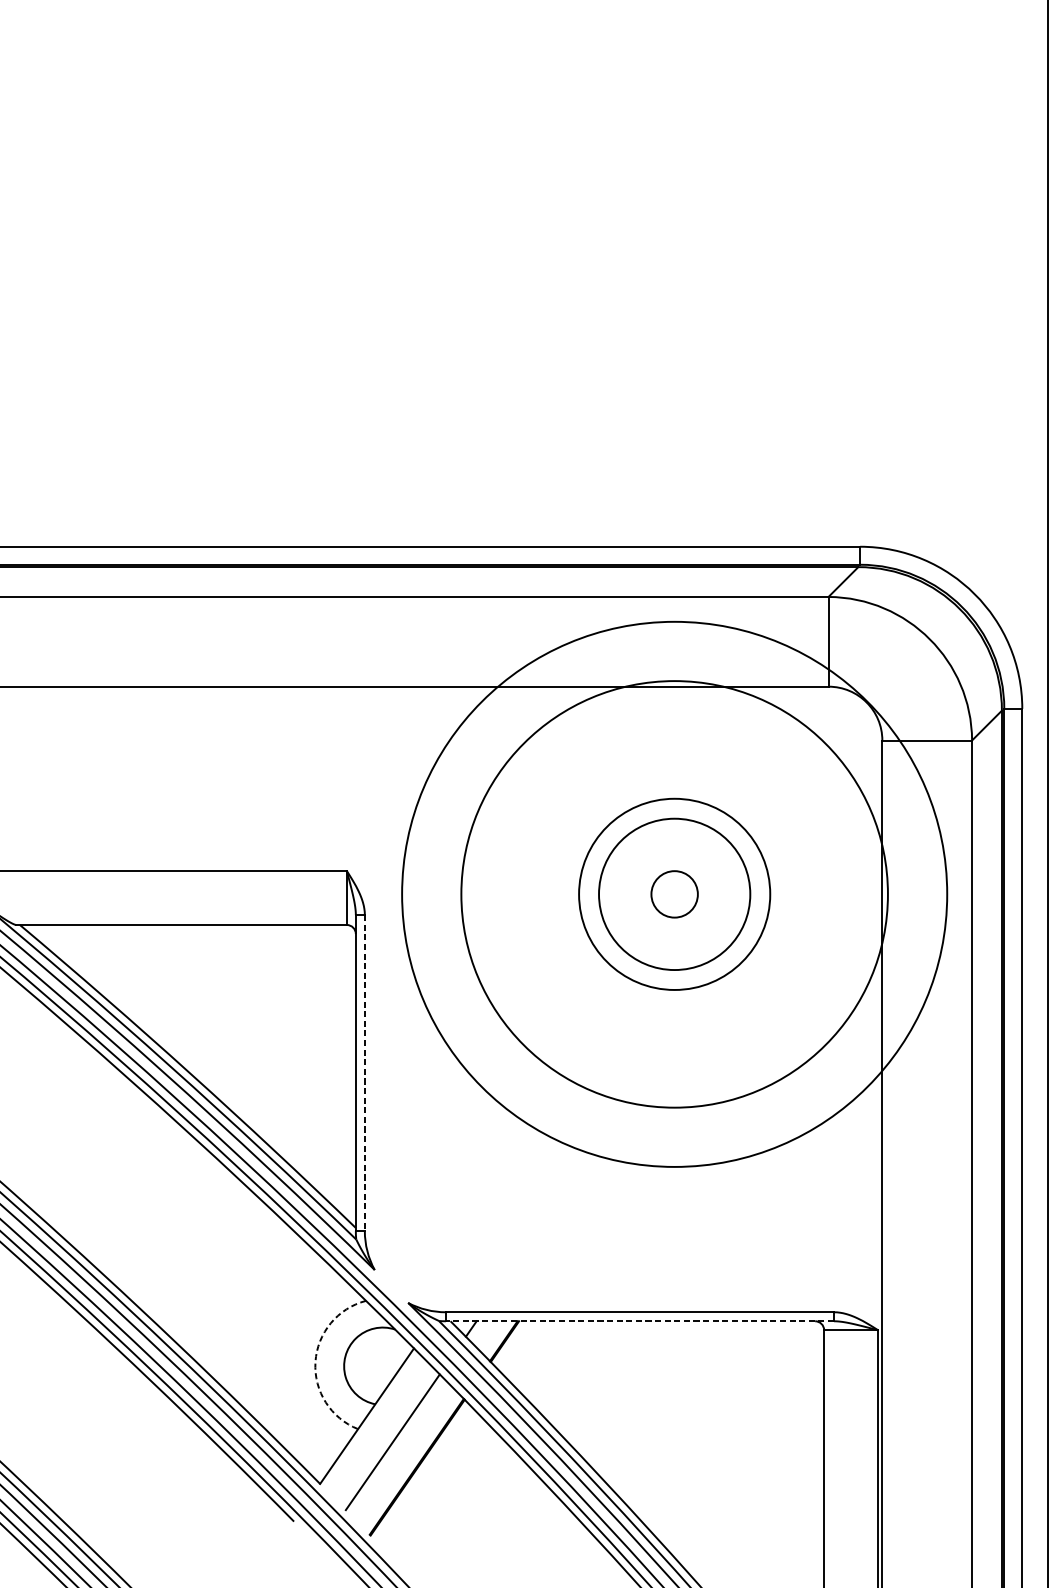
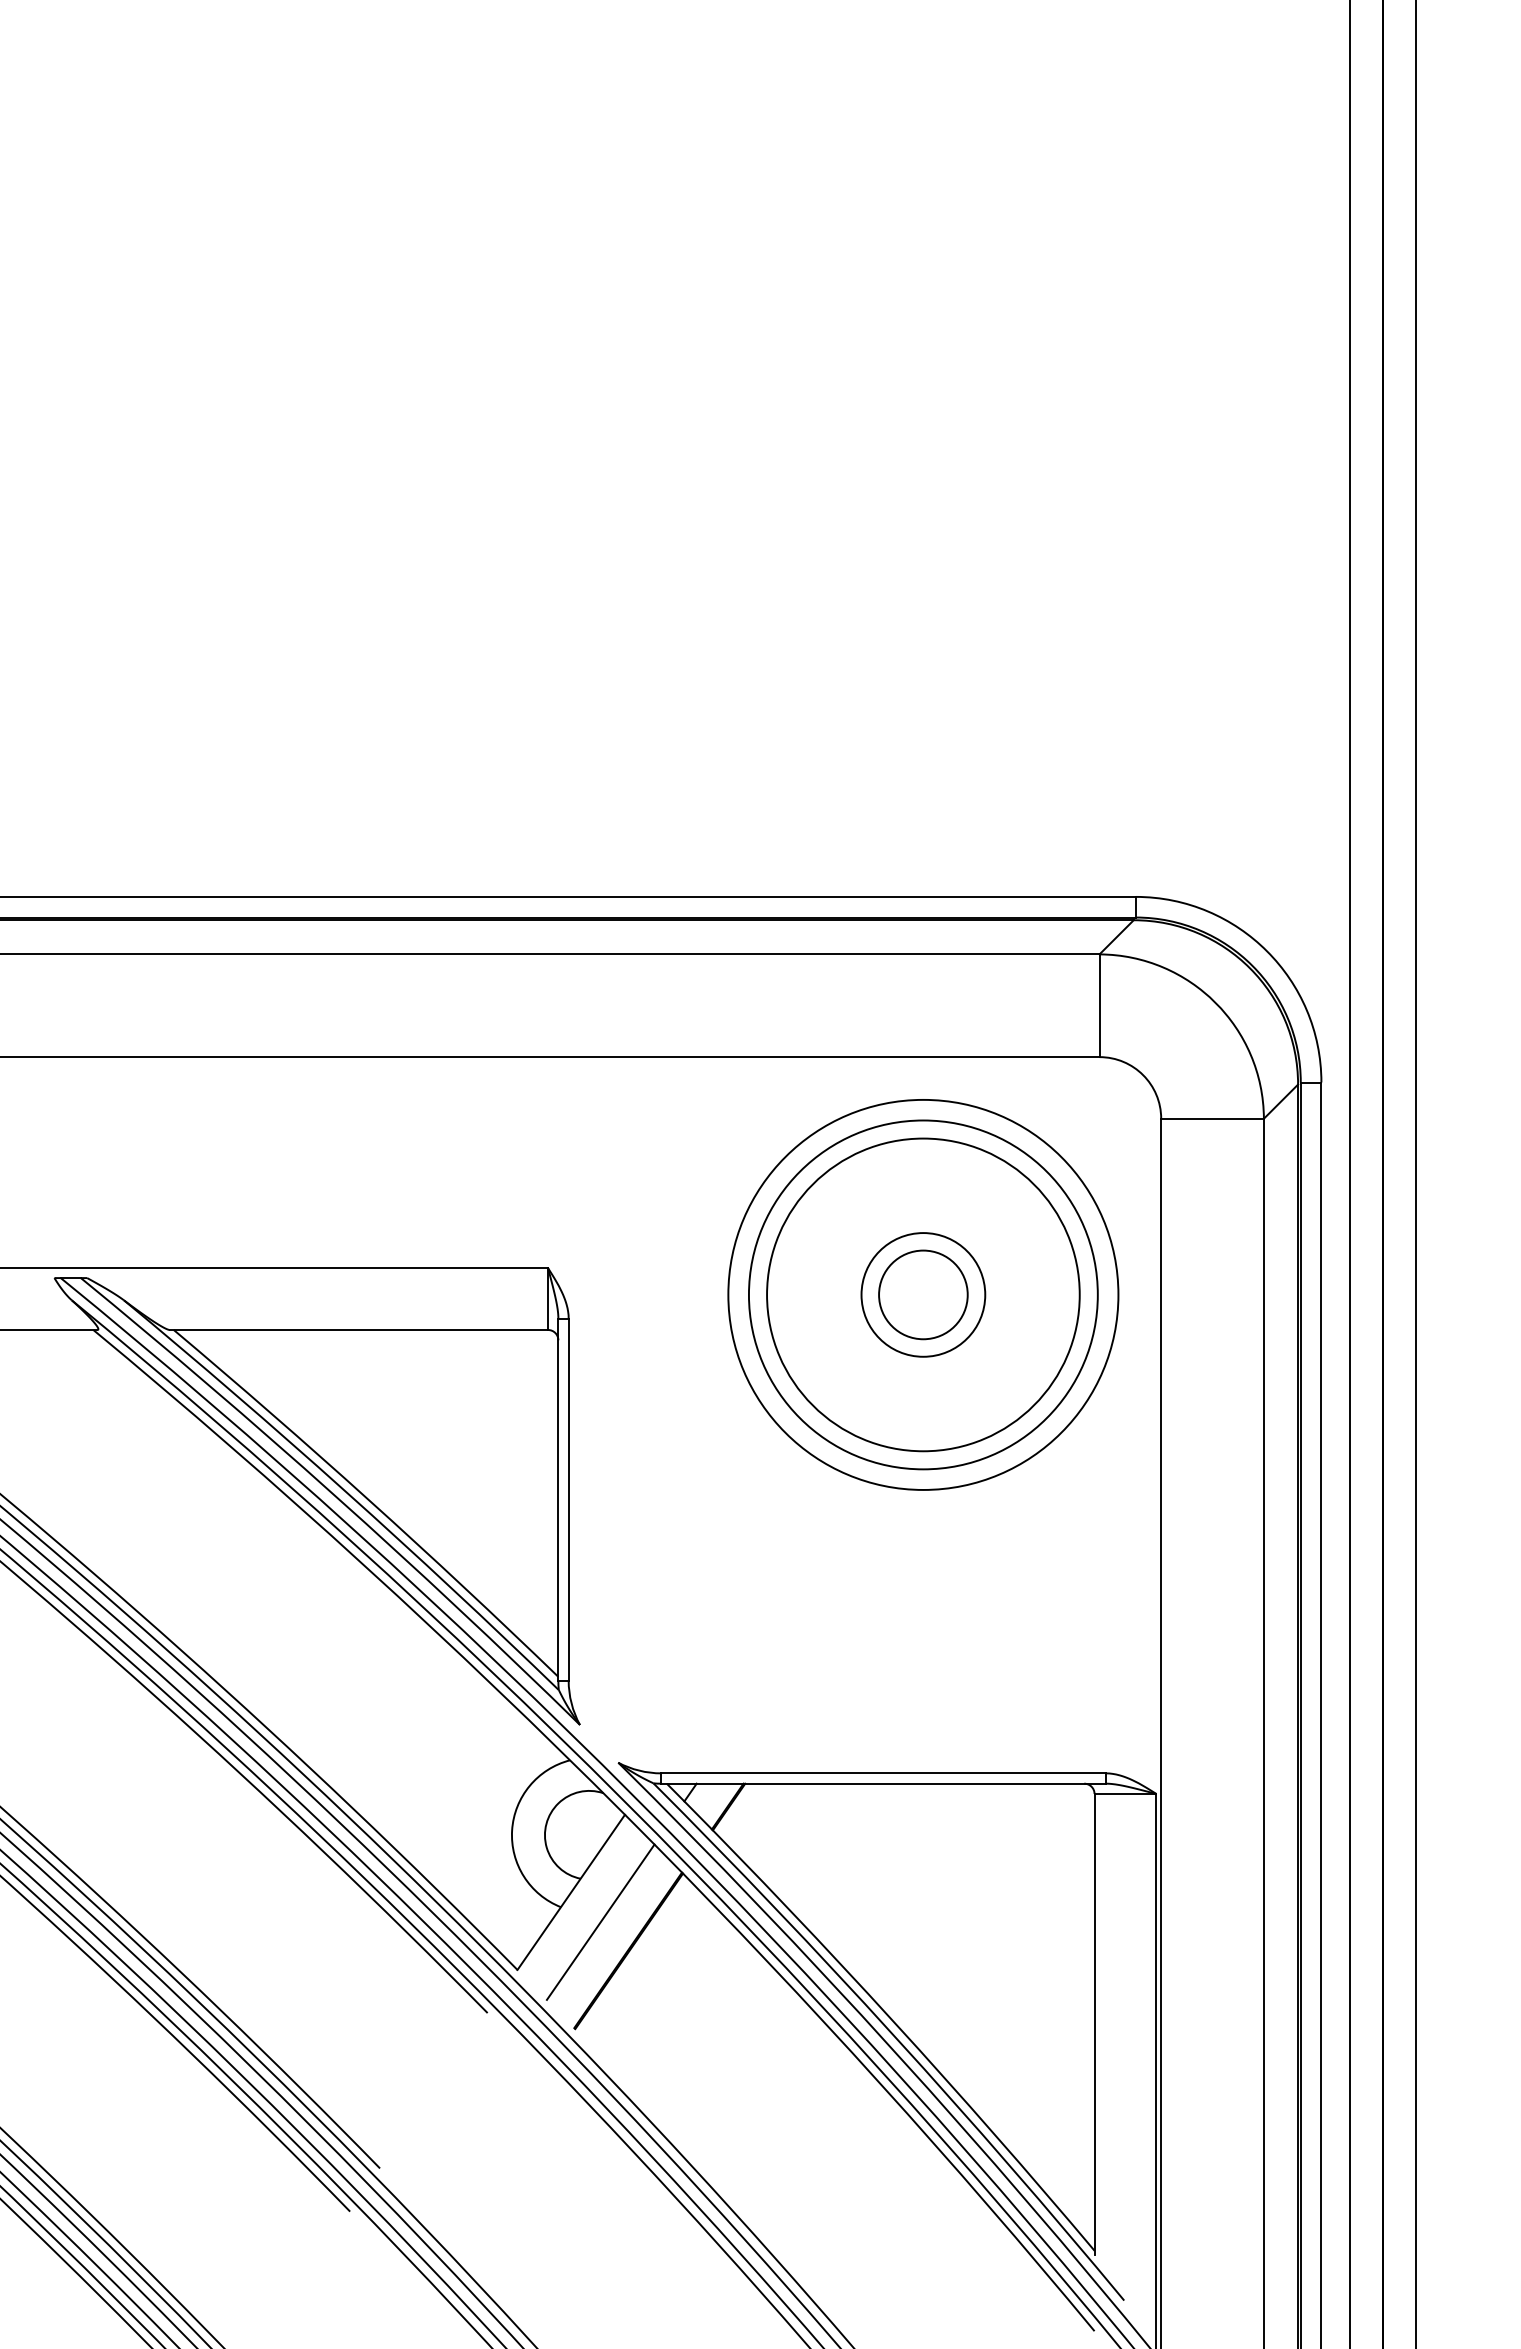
circle: (673, 894) -> (922, 1294), size x0.71
circle: (674, 894) -> (923, 1294), size x0.62
circle: (674, 894) -> (923, 1294), size x0.71
circle: (674, 894) -> (923, 1294), size x1.43
circle: (674, 894) -> (923, 1294), size x1.67
line: (364, 1073) -> (568, 1499), dashed -> solid
line: (639, 1321) -> (883, 1783), dashed -> solid
arc: (315, 1362) -> (512, 1830), dashed -> solid

